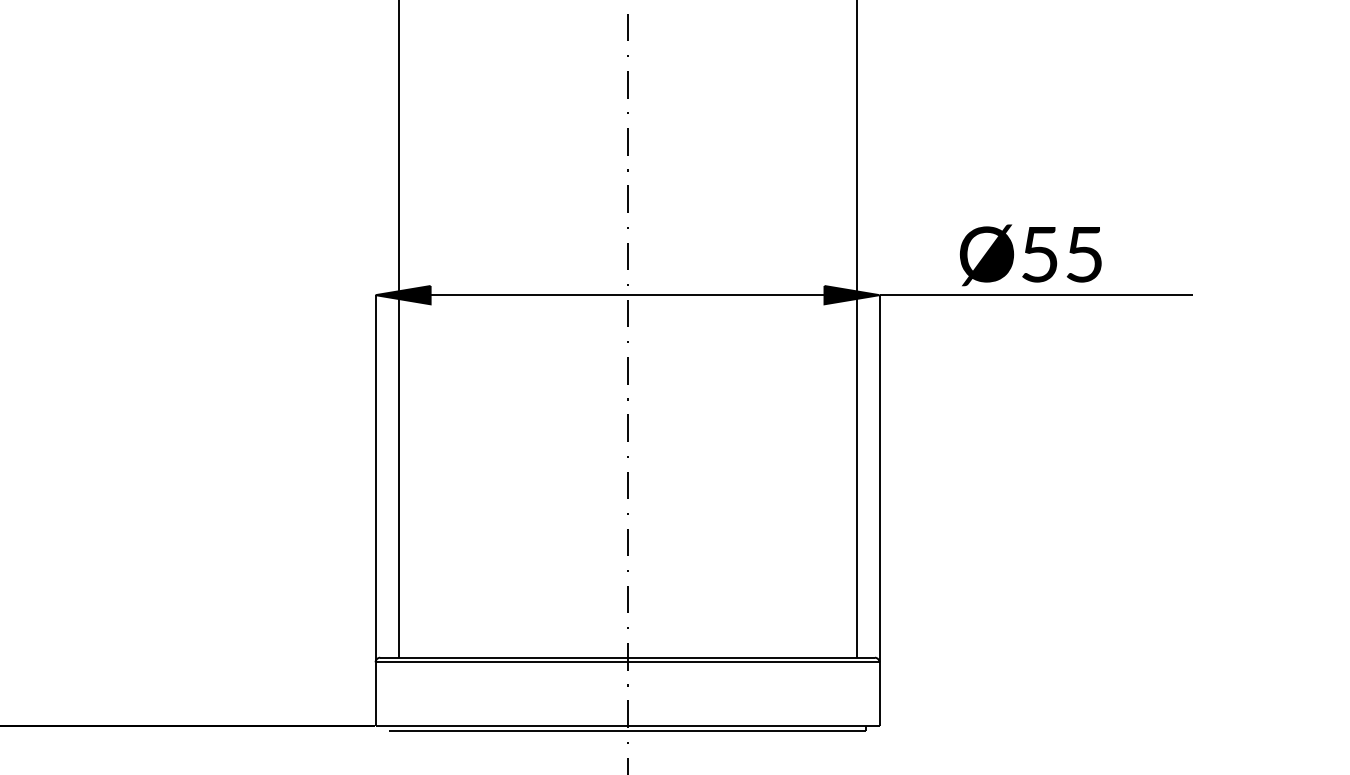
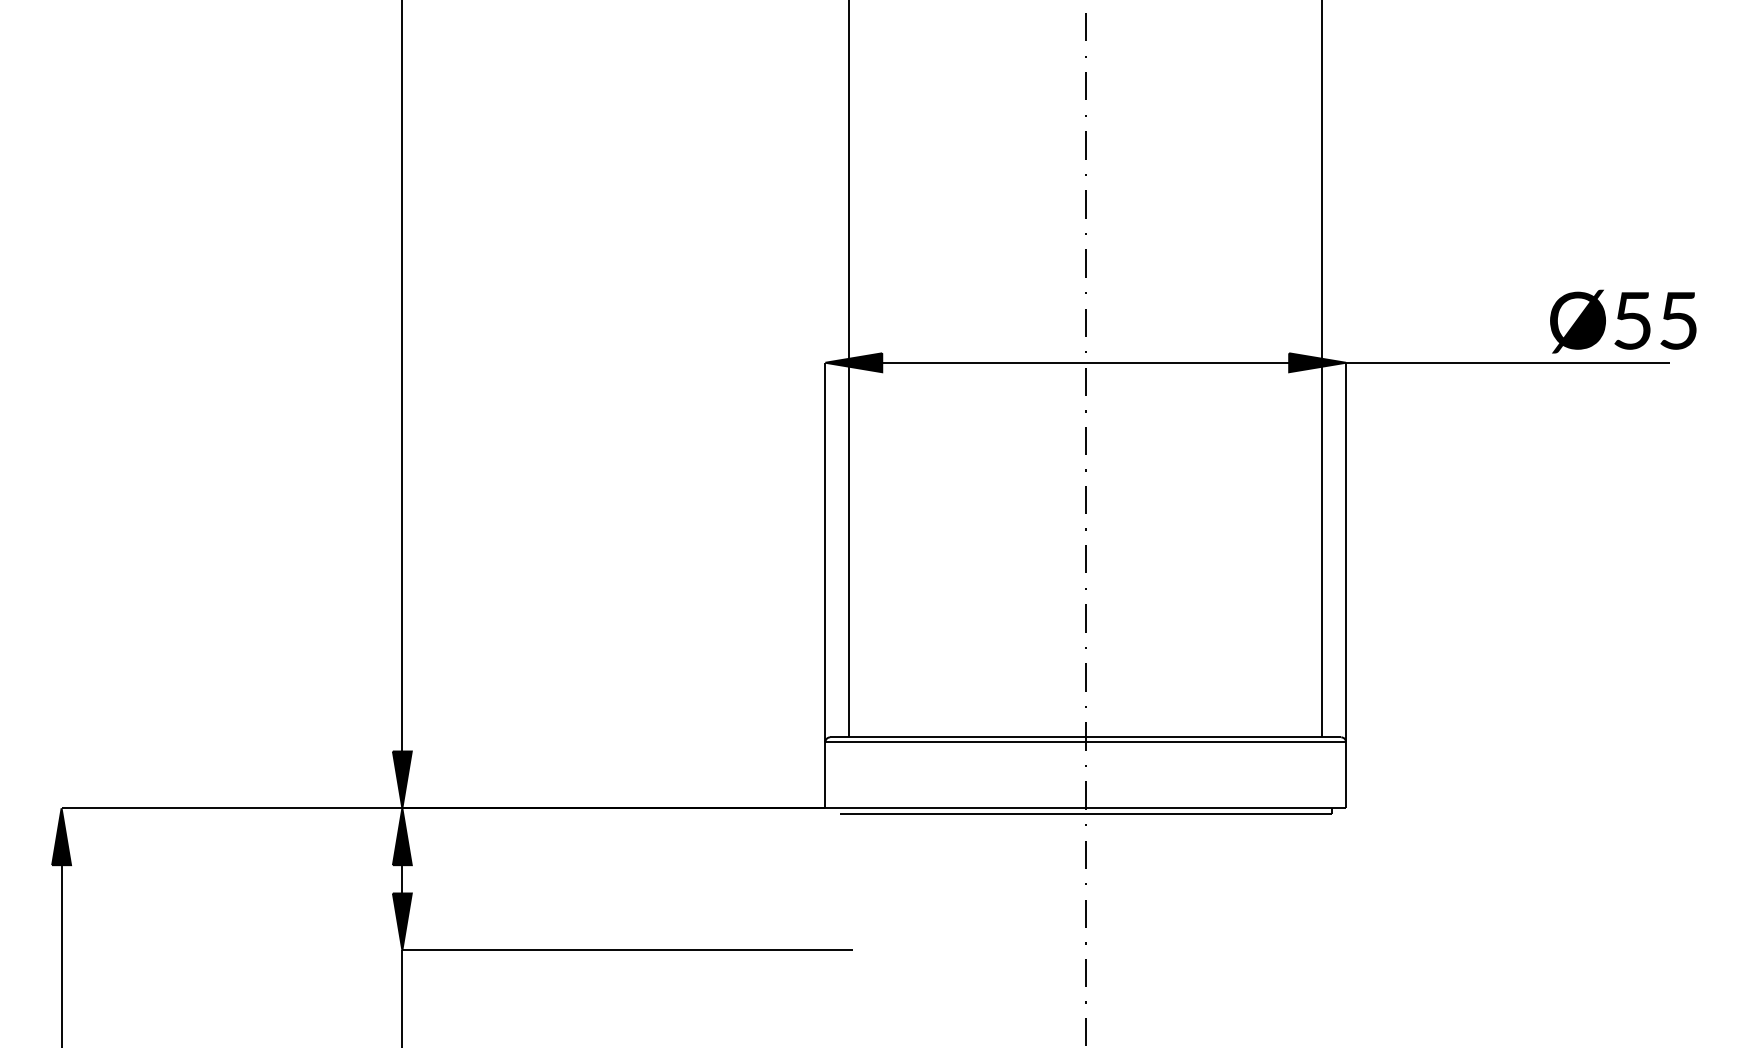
text: (1030, 255) -> (1623, 321), moved

